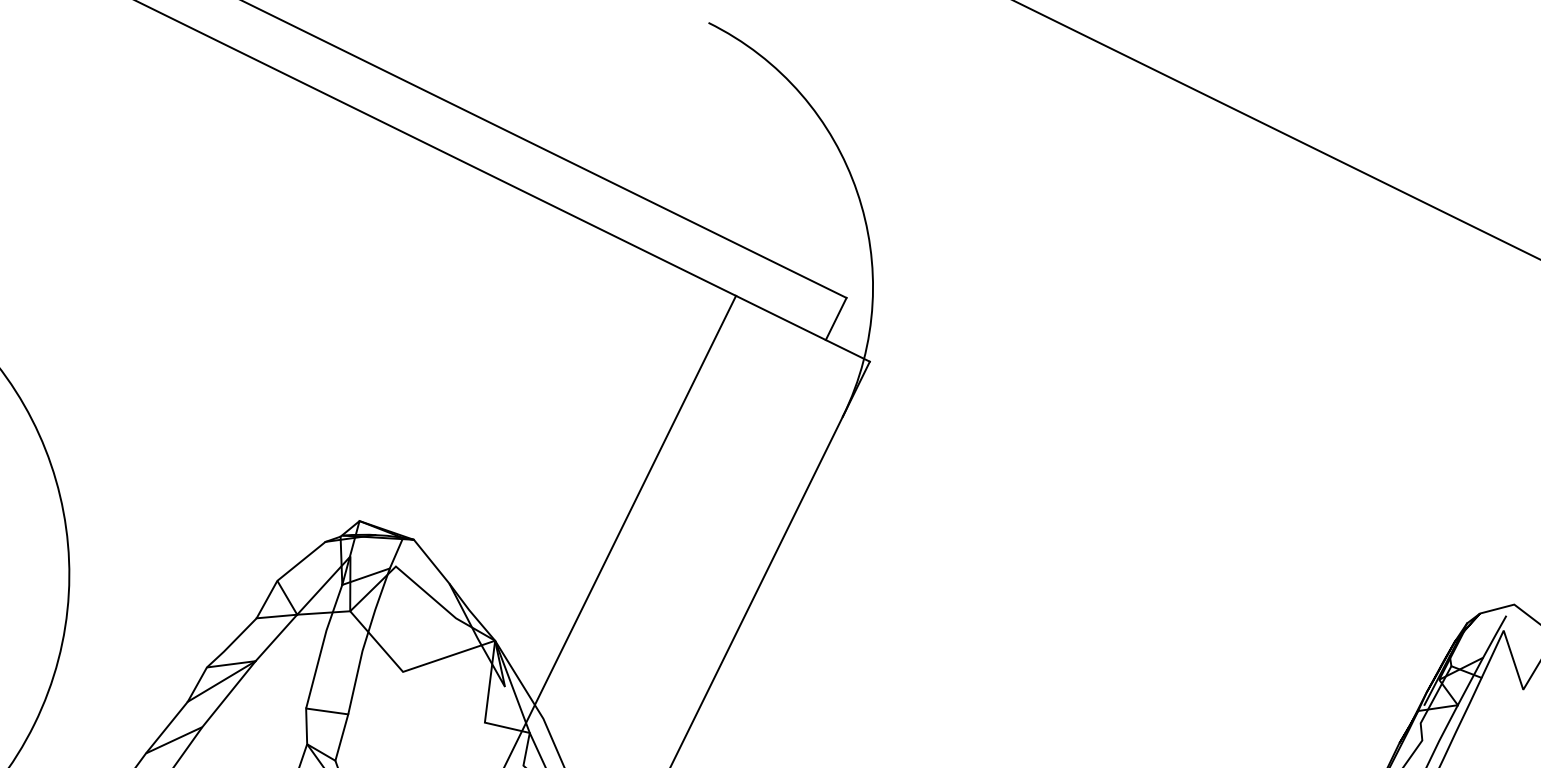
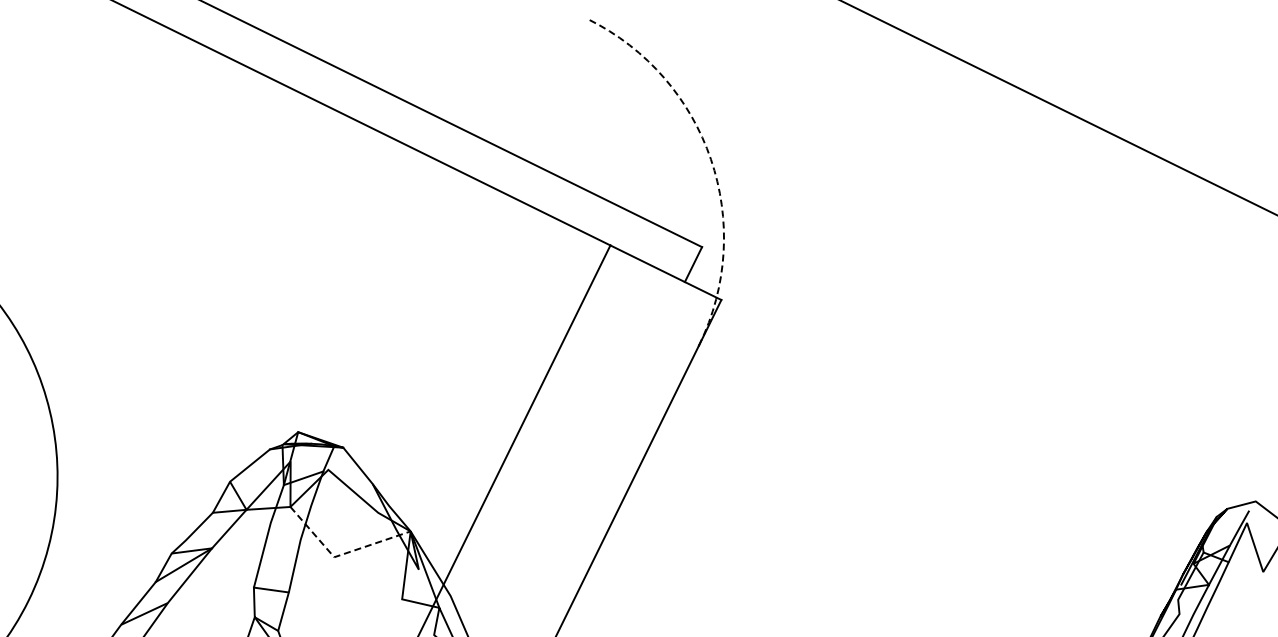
arc: (856, 192) -> (710, 159), solid -> dashed
line: (410, 669) -> (340, 555), solid -> dashed

